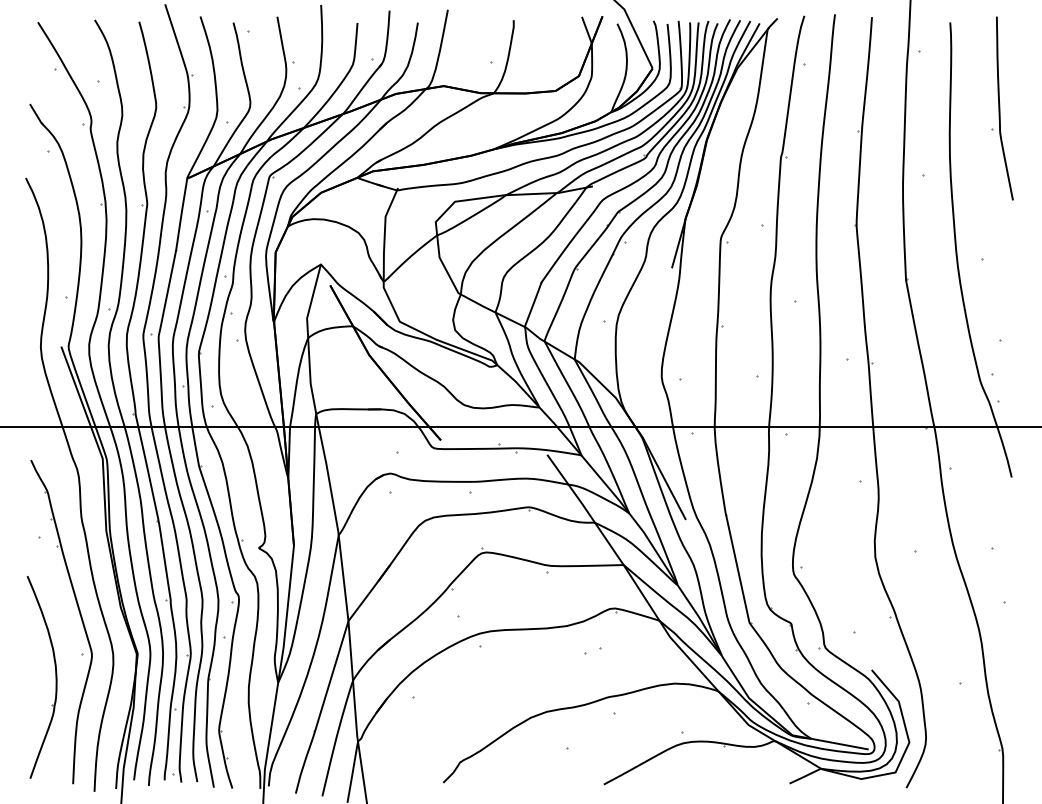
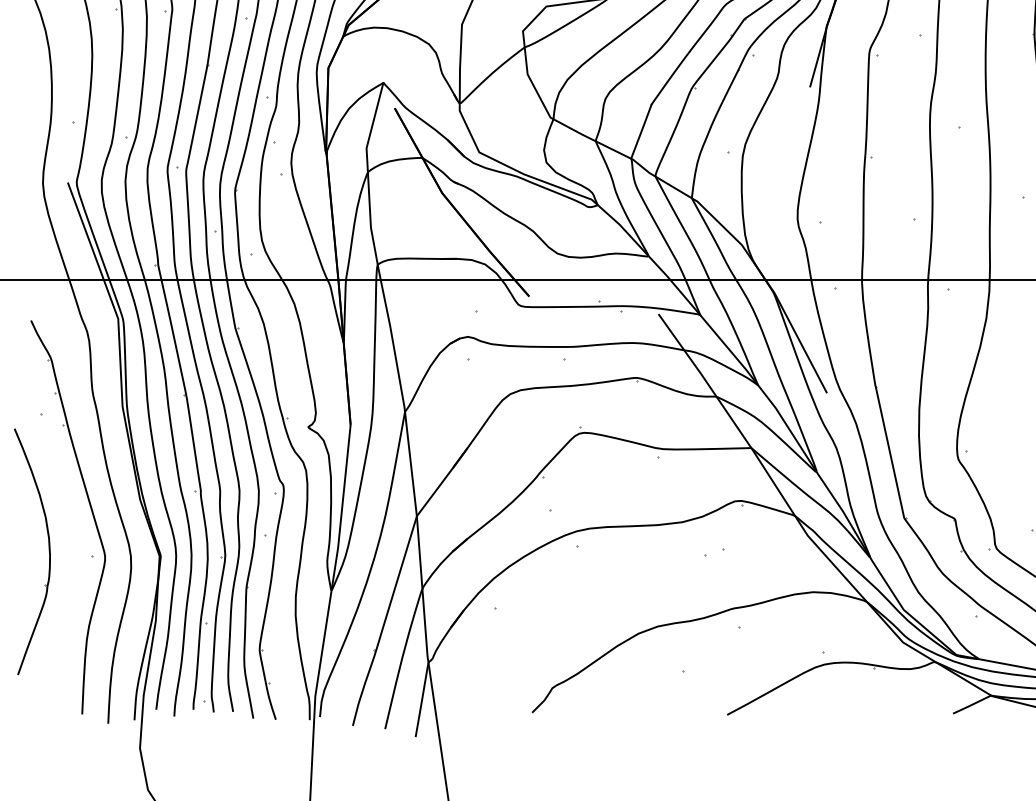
part: (55, 677) -> (48, 551), moved

